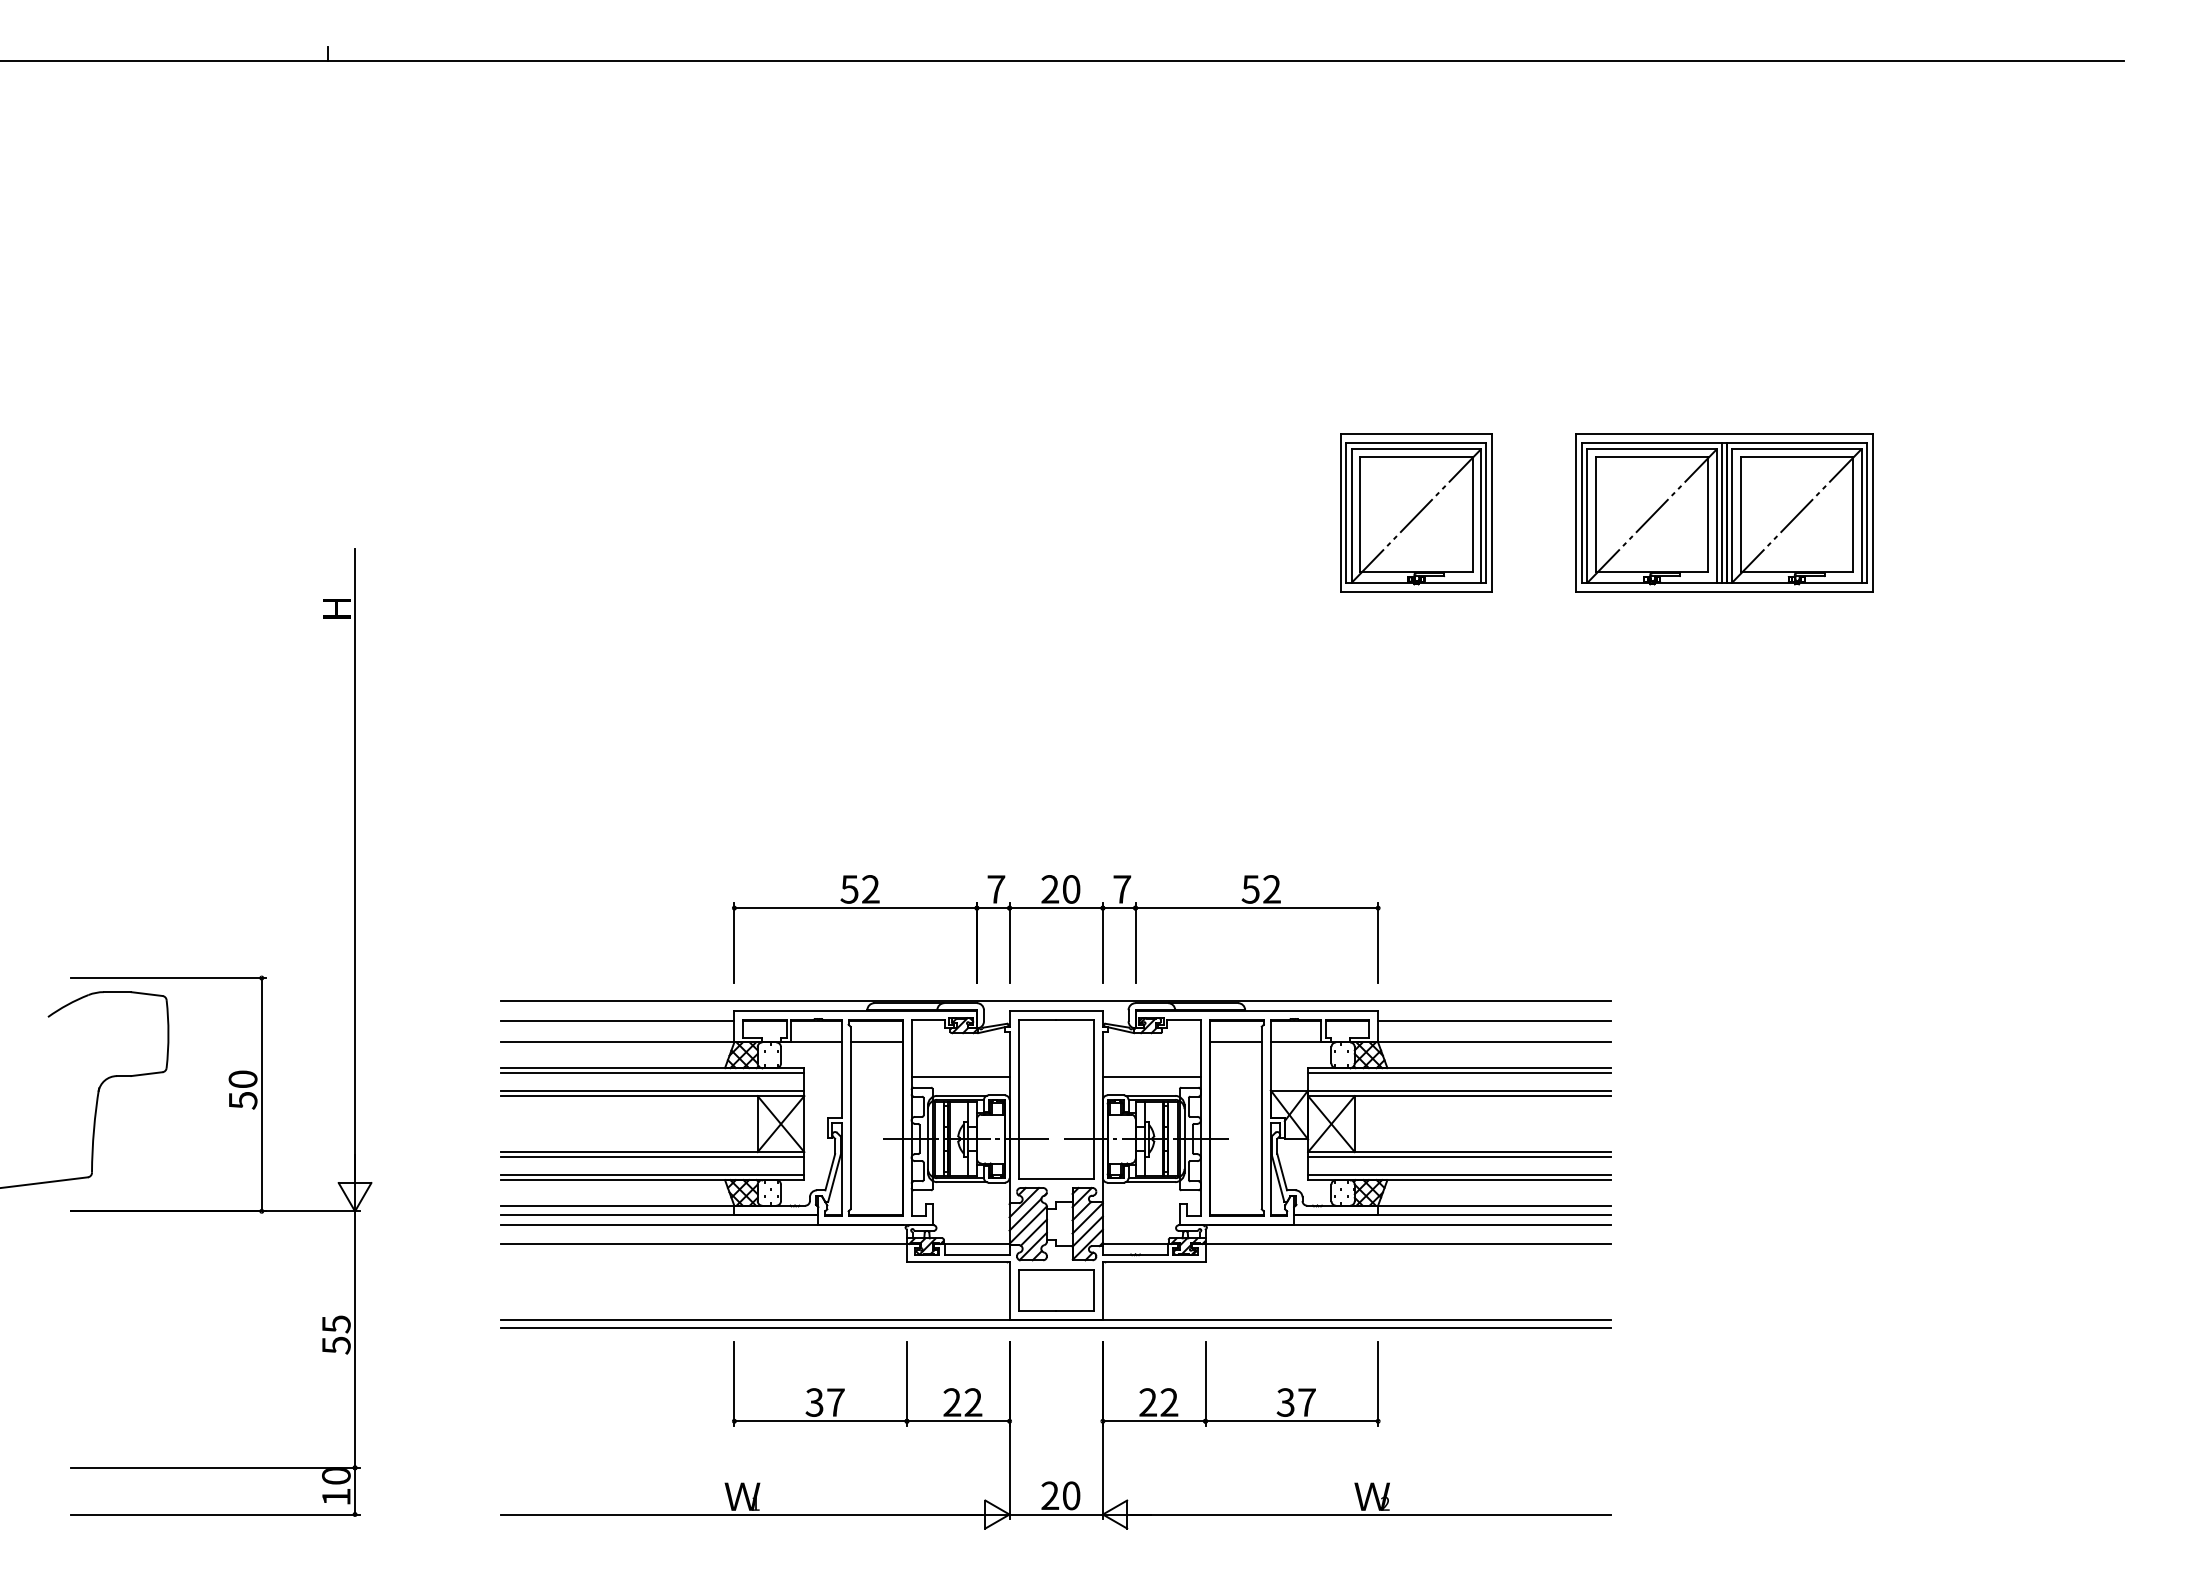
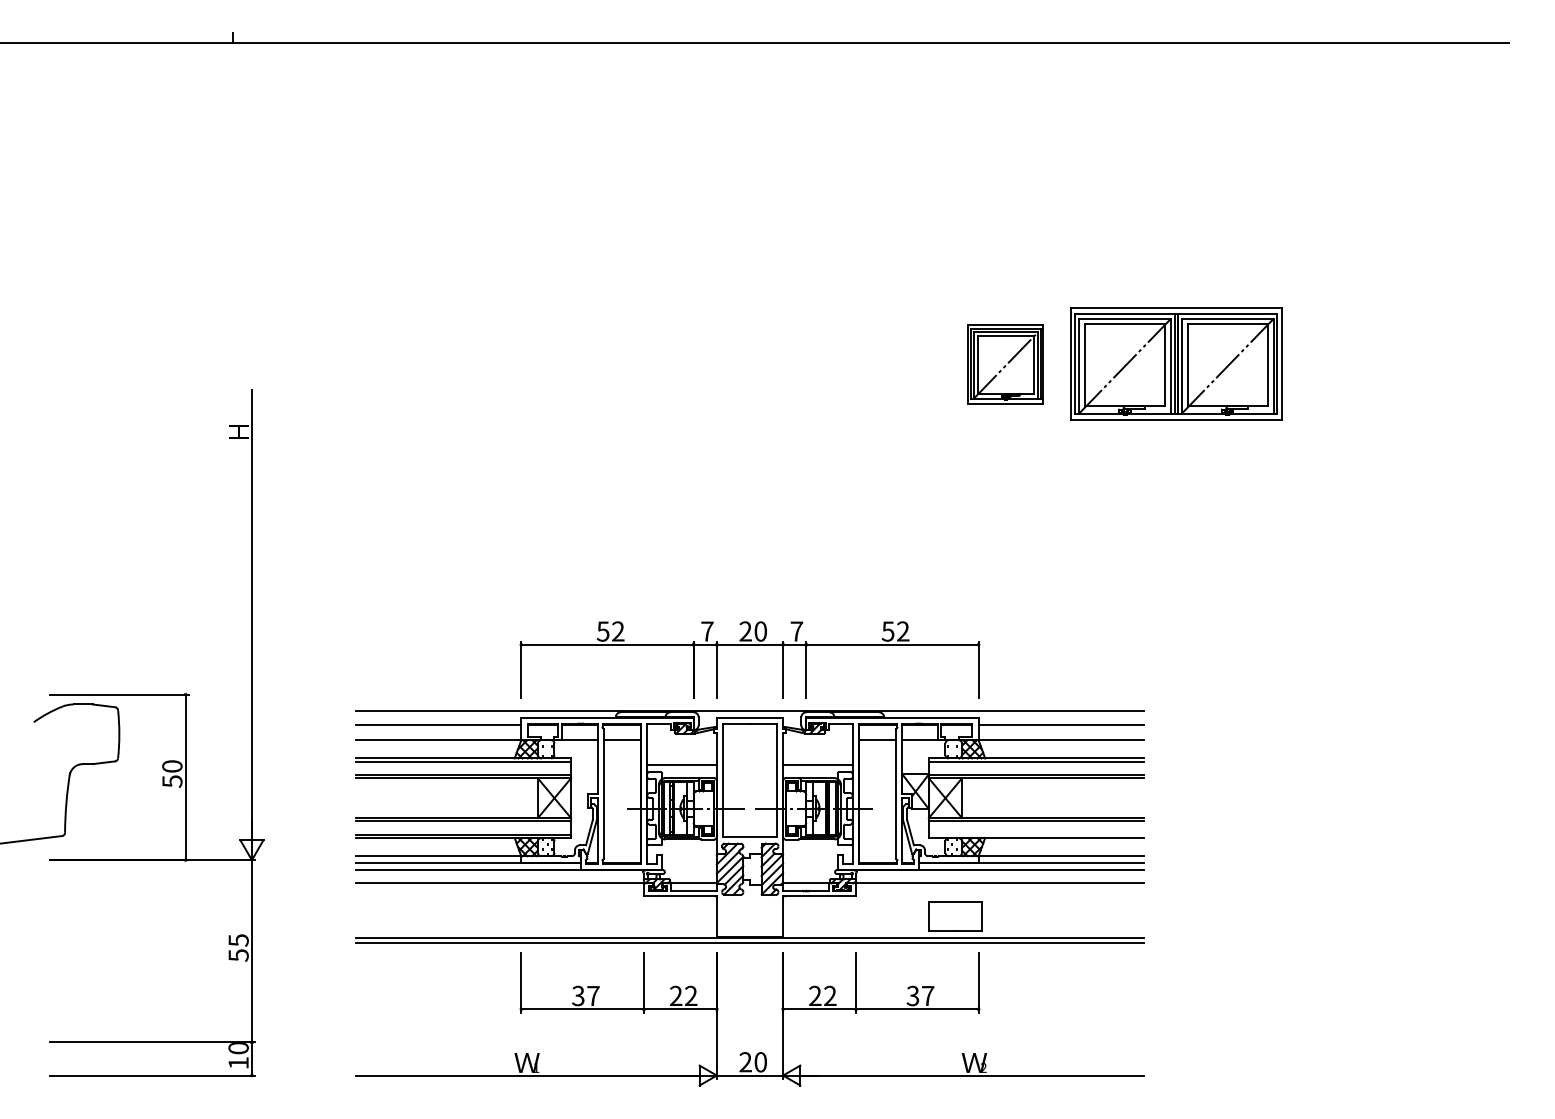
part: (1416, 512) -> (1005, 363), size x0.7
part: (1724, 512) -> (1176, 363), moved
line: (1459, 1175) -> (1036, 834), removed
part: (1056, 1290) -> (955, 916), moved

